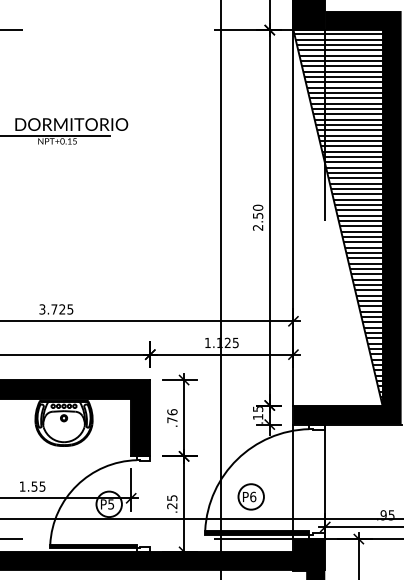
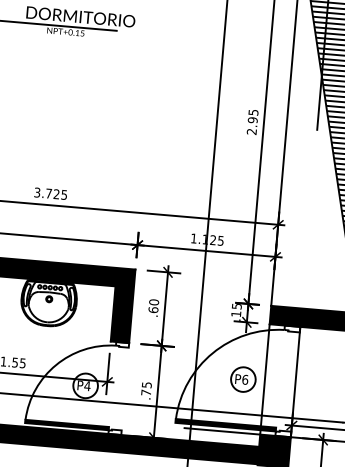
text: (257, 211) -> (252, 116), 2.50 -> 2.95
text: (172, 416) -> (153, 306), .76 -> .60
part: (250, 496) -> (242, 379), moved
text: (110, 504) -> (86, 386), P5 -> P4
text: (172, 506) -> (146, 393), .25 -> .75

